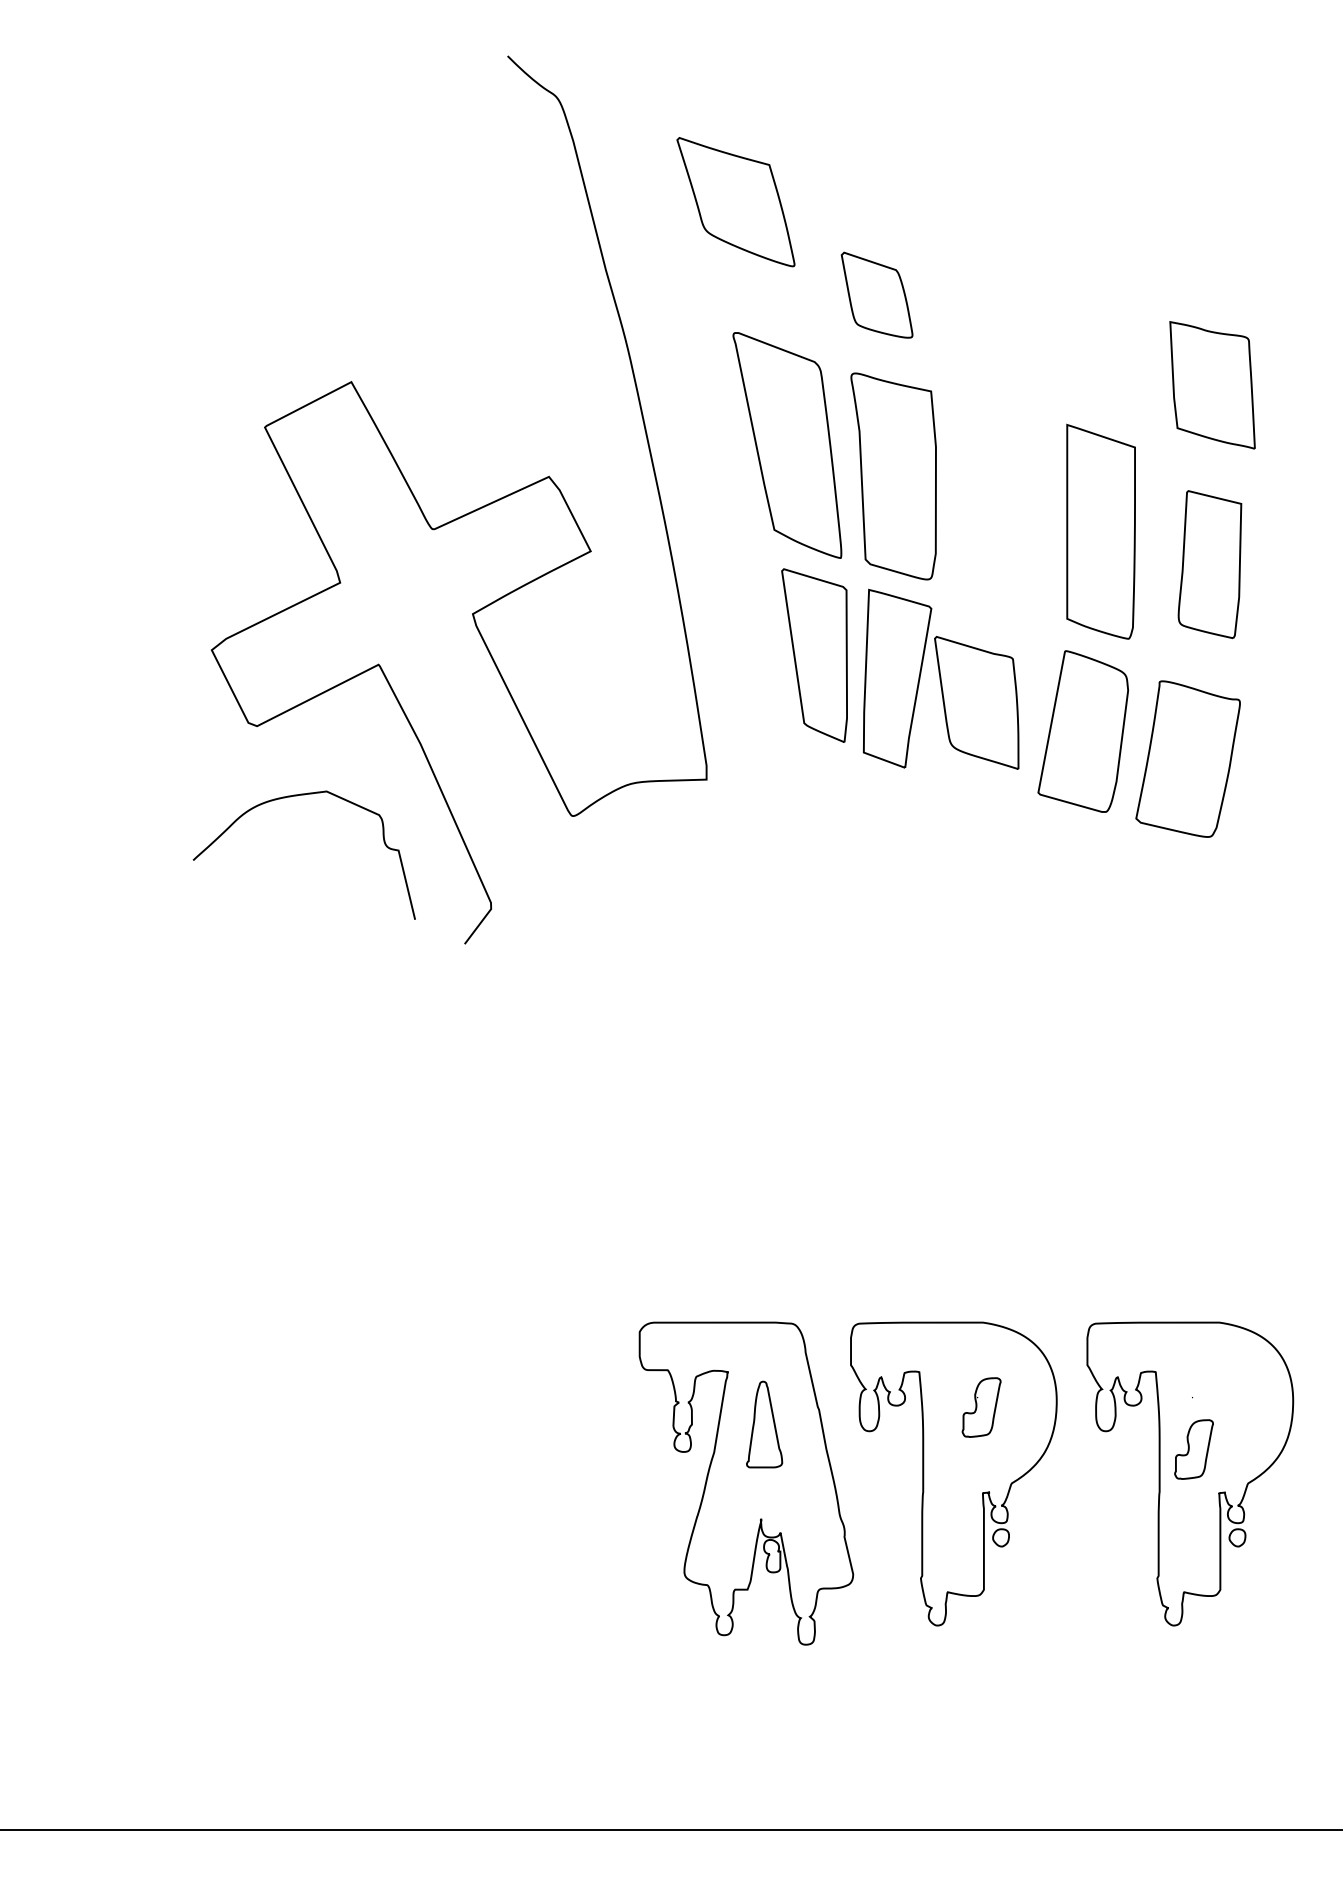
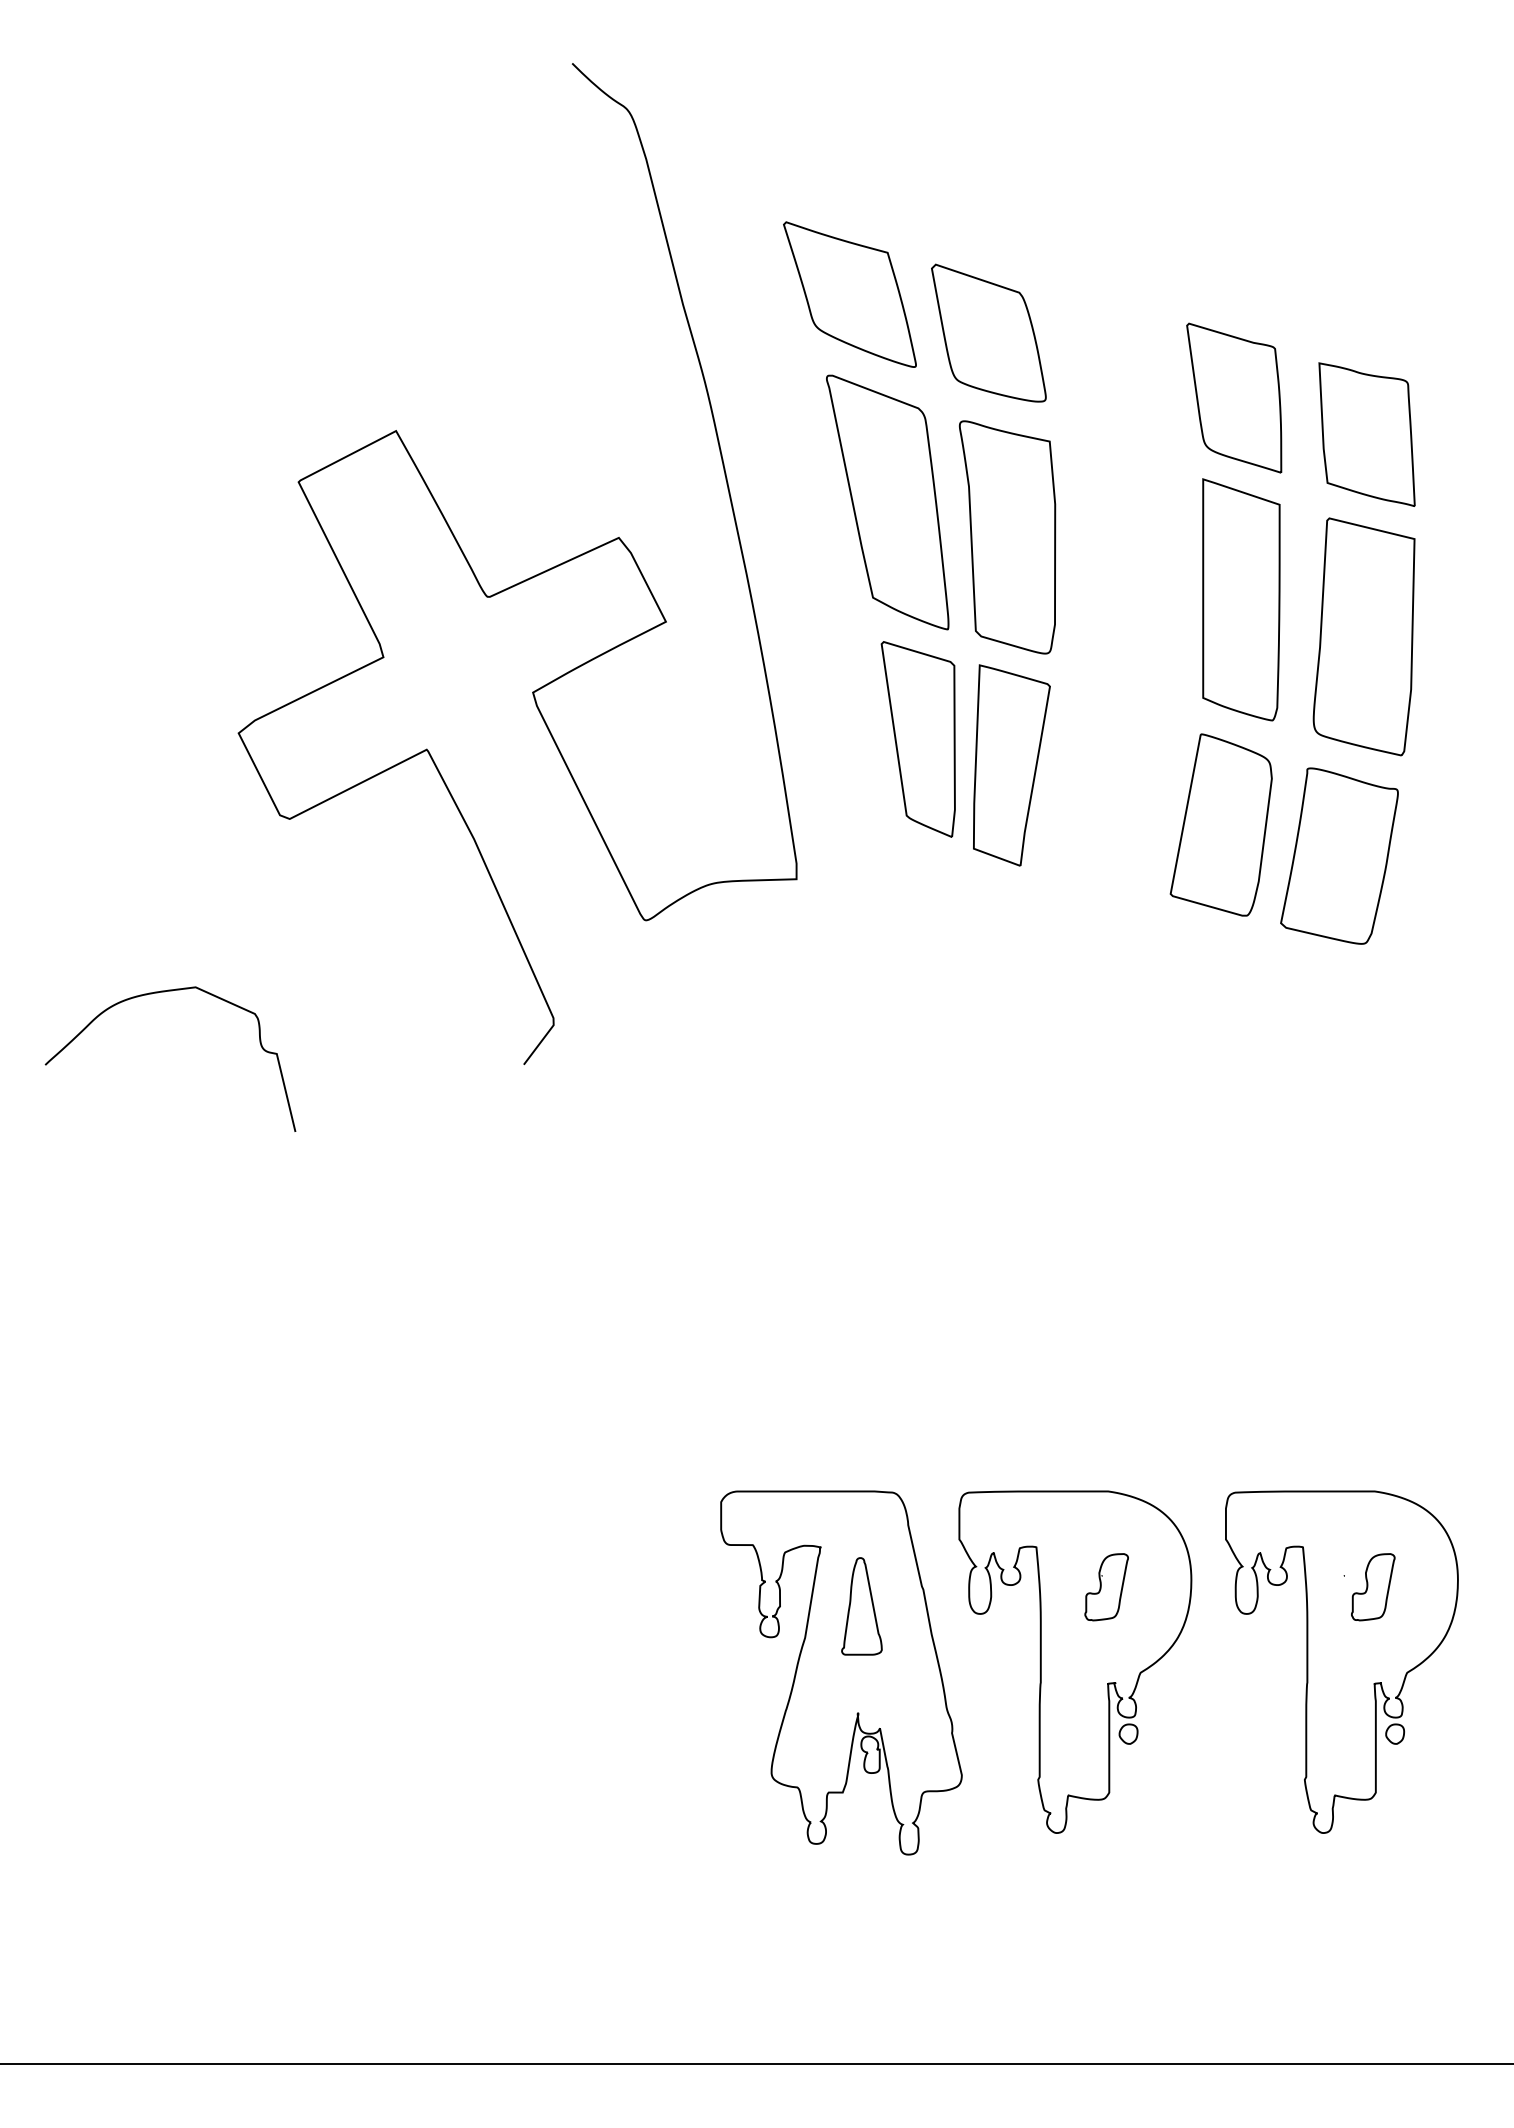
part: (735, 202) -> (849, 295), moved
part: (876, 294) -> (988, 332), size x1.43
part: (1209, 564) -> (1363, 636), size x1.43
part: (976, 702) -> (1233, 397), moved
curve: (297, 796) -> (162, 992), moved
part: (1193, 1449) -> (1372, 1587), moved

